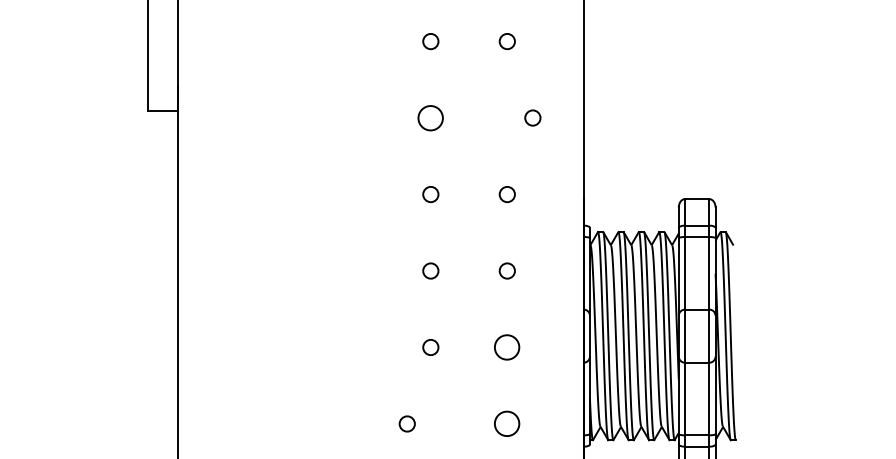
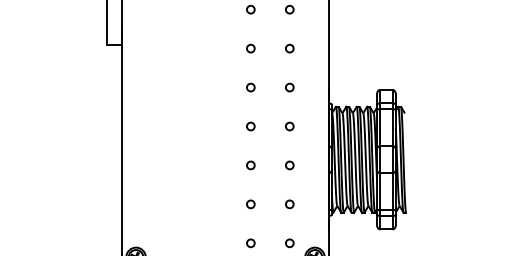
circle: (430, 117) -> (250, 48), size x0.62
circle: (532, 117) -> (289, 48), moved
circle: (506, 347) -> (289, 165), size x0.62
circle: (406, 424) -> (250, 204), moved
circle: (506, 424) -> (289, 204), size x0.62

